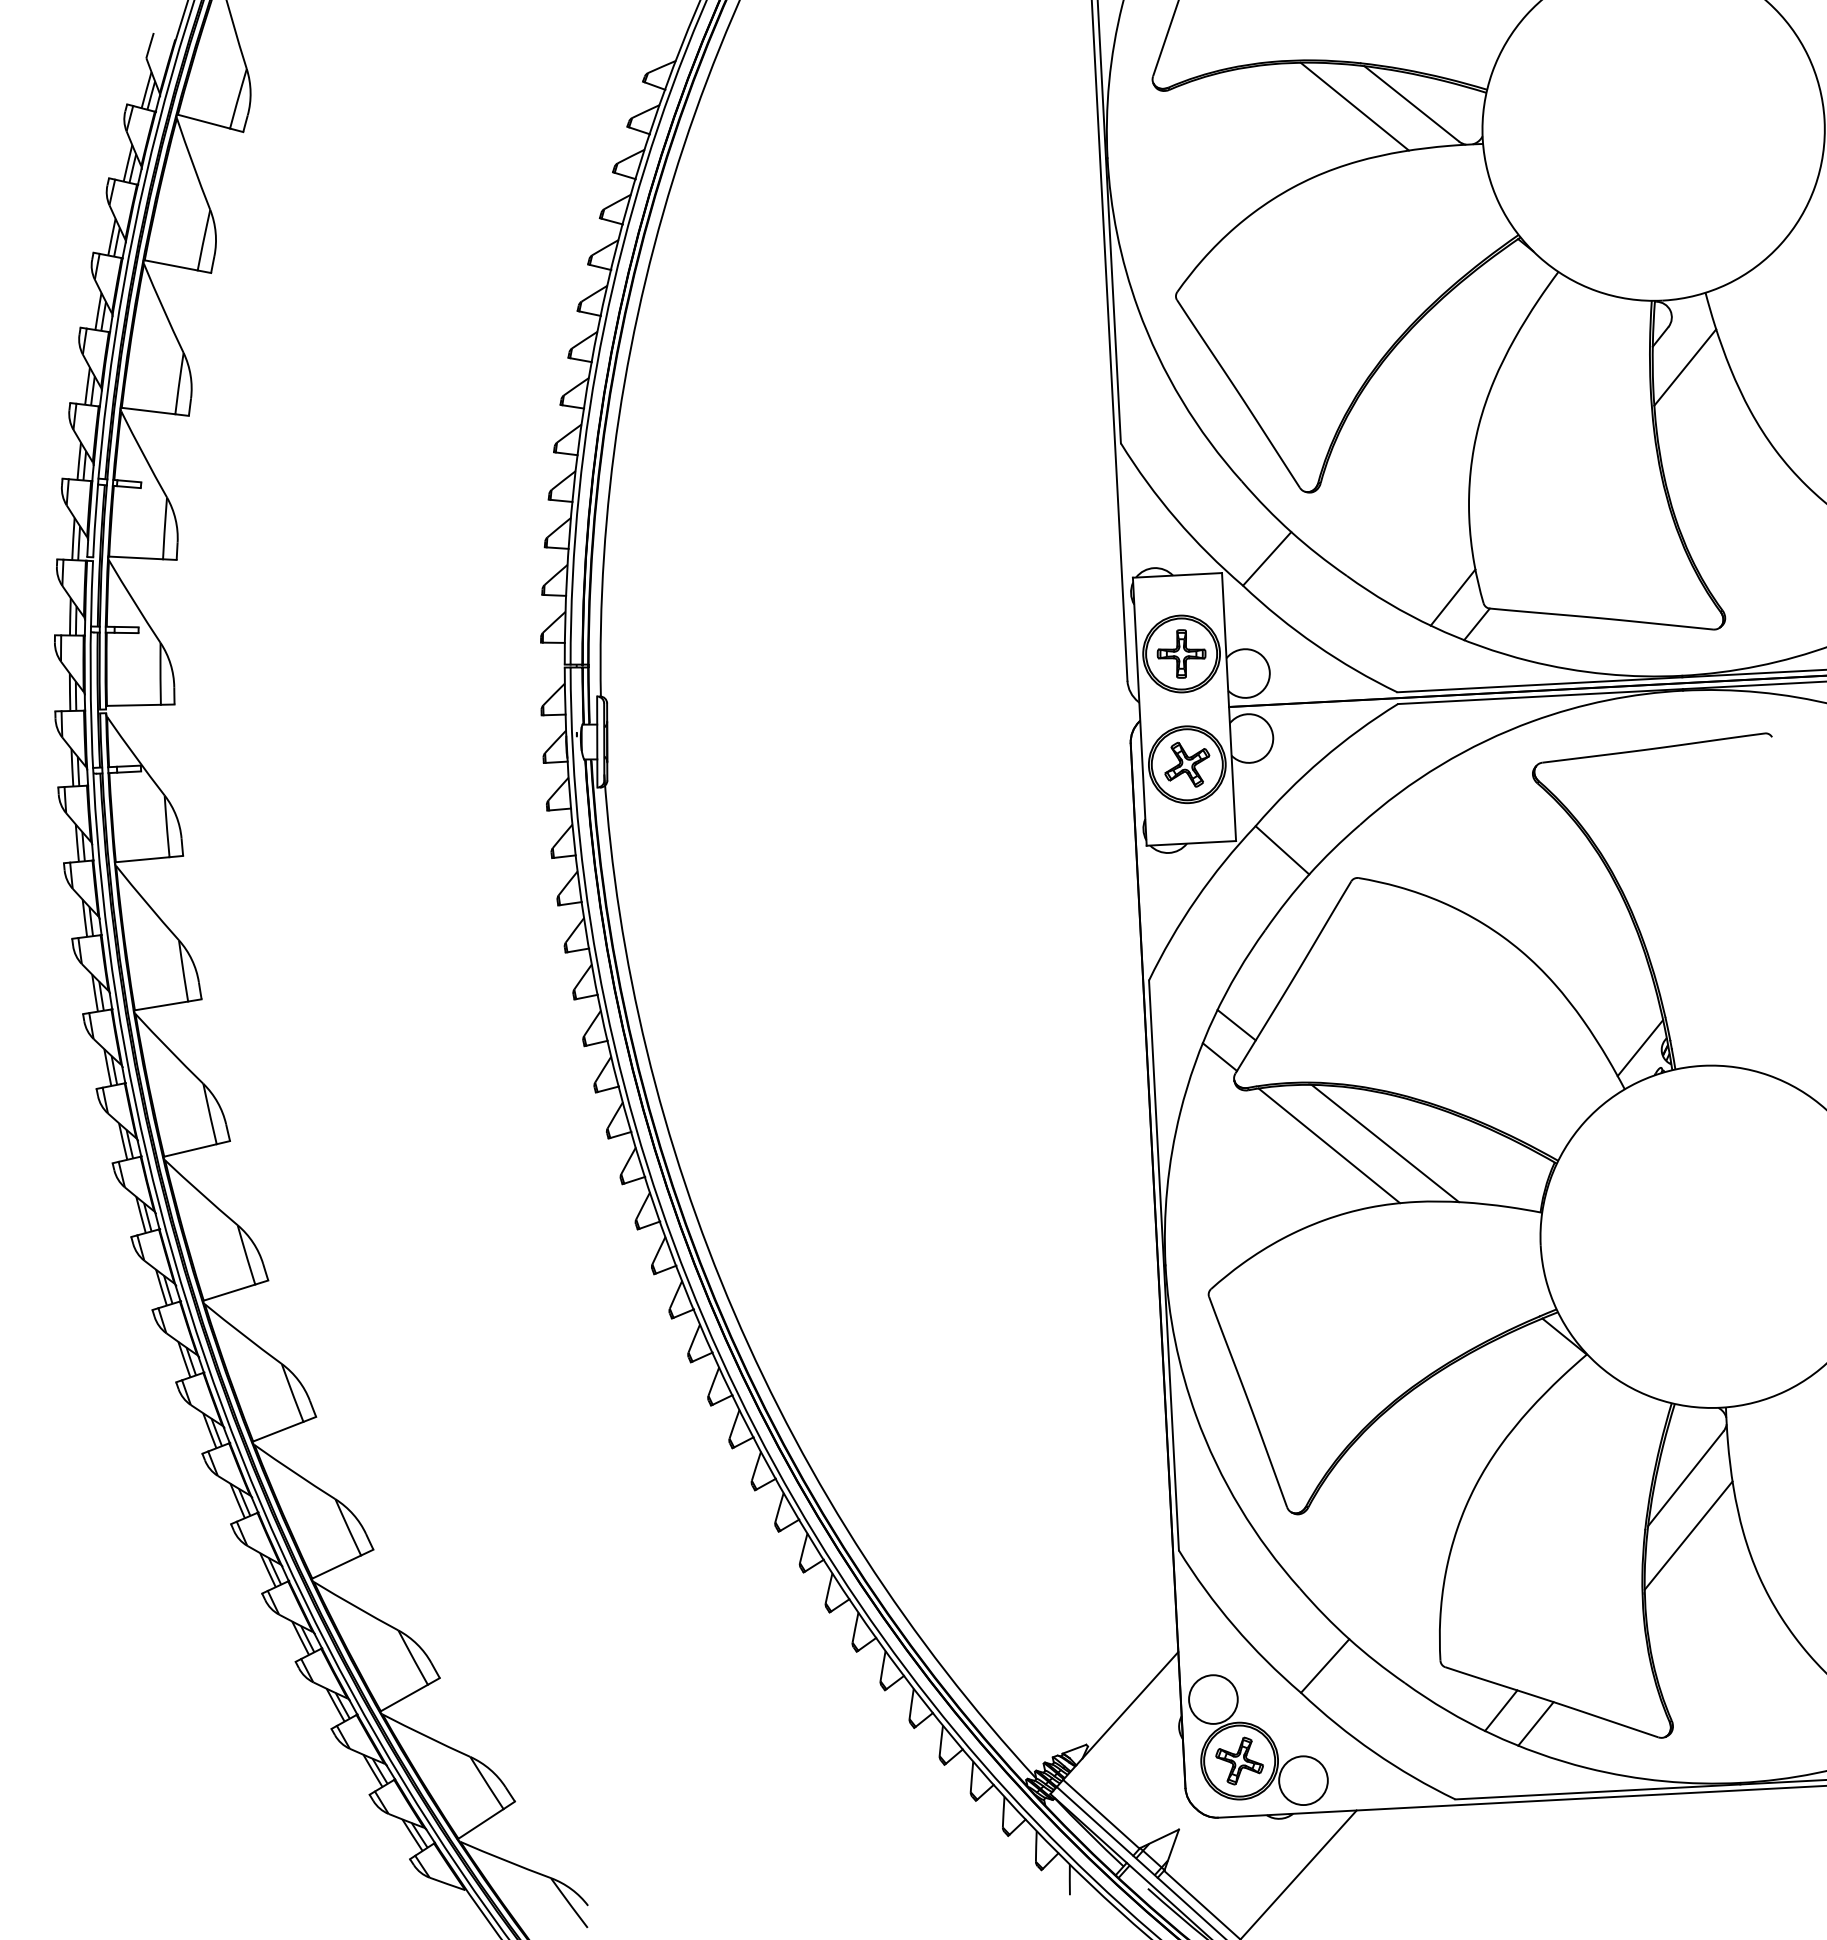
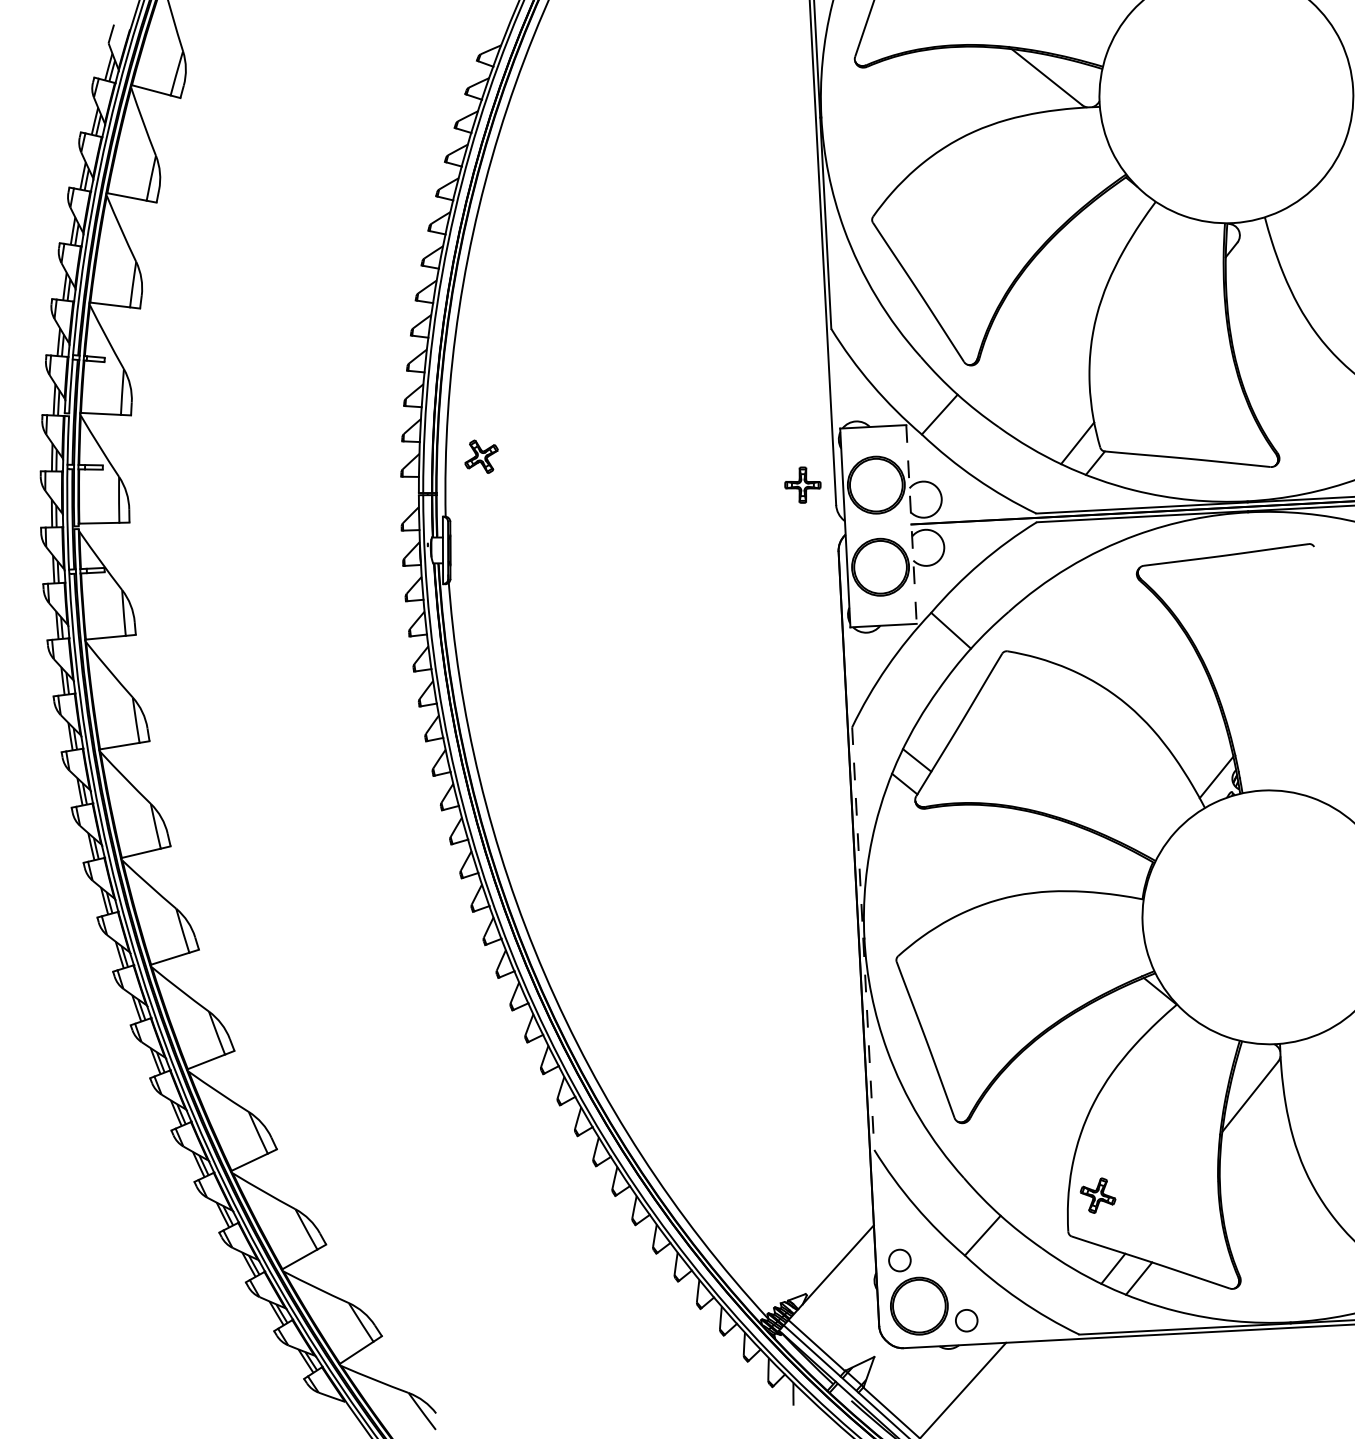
line: (1354, 106) -> (1004, 79), removed
line: (1685, 367) -> (1250, 272), removed
part: (1181, 653) -> (802, 484), moved
line: (1229, 707) -> (911, 524), solid -> dashed
part: (1187, 764) -> (481, 456), moved
line: (1385, 1143) -> (1027, 848), removed
line: (1329, 1145) -> (986, 849), removed
line: (1164, 1266) -> (863, 939), solid -> dashed
line: (1688, 1535) -> (1252, 1138), removed
circle: (1213, 1699) -> (899, 1260), size x0.6
part: (1239, 1760) -> (1097, 1195), moved
circle: (1303, 1780) -> (966, 1320), size x0.6

